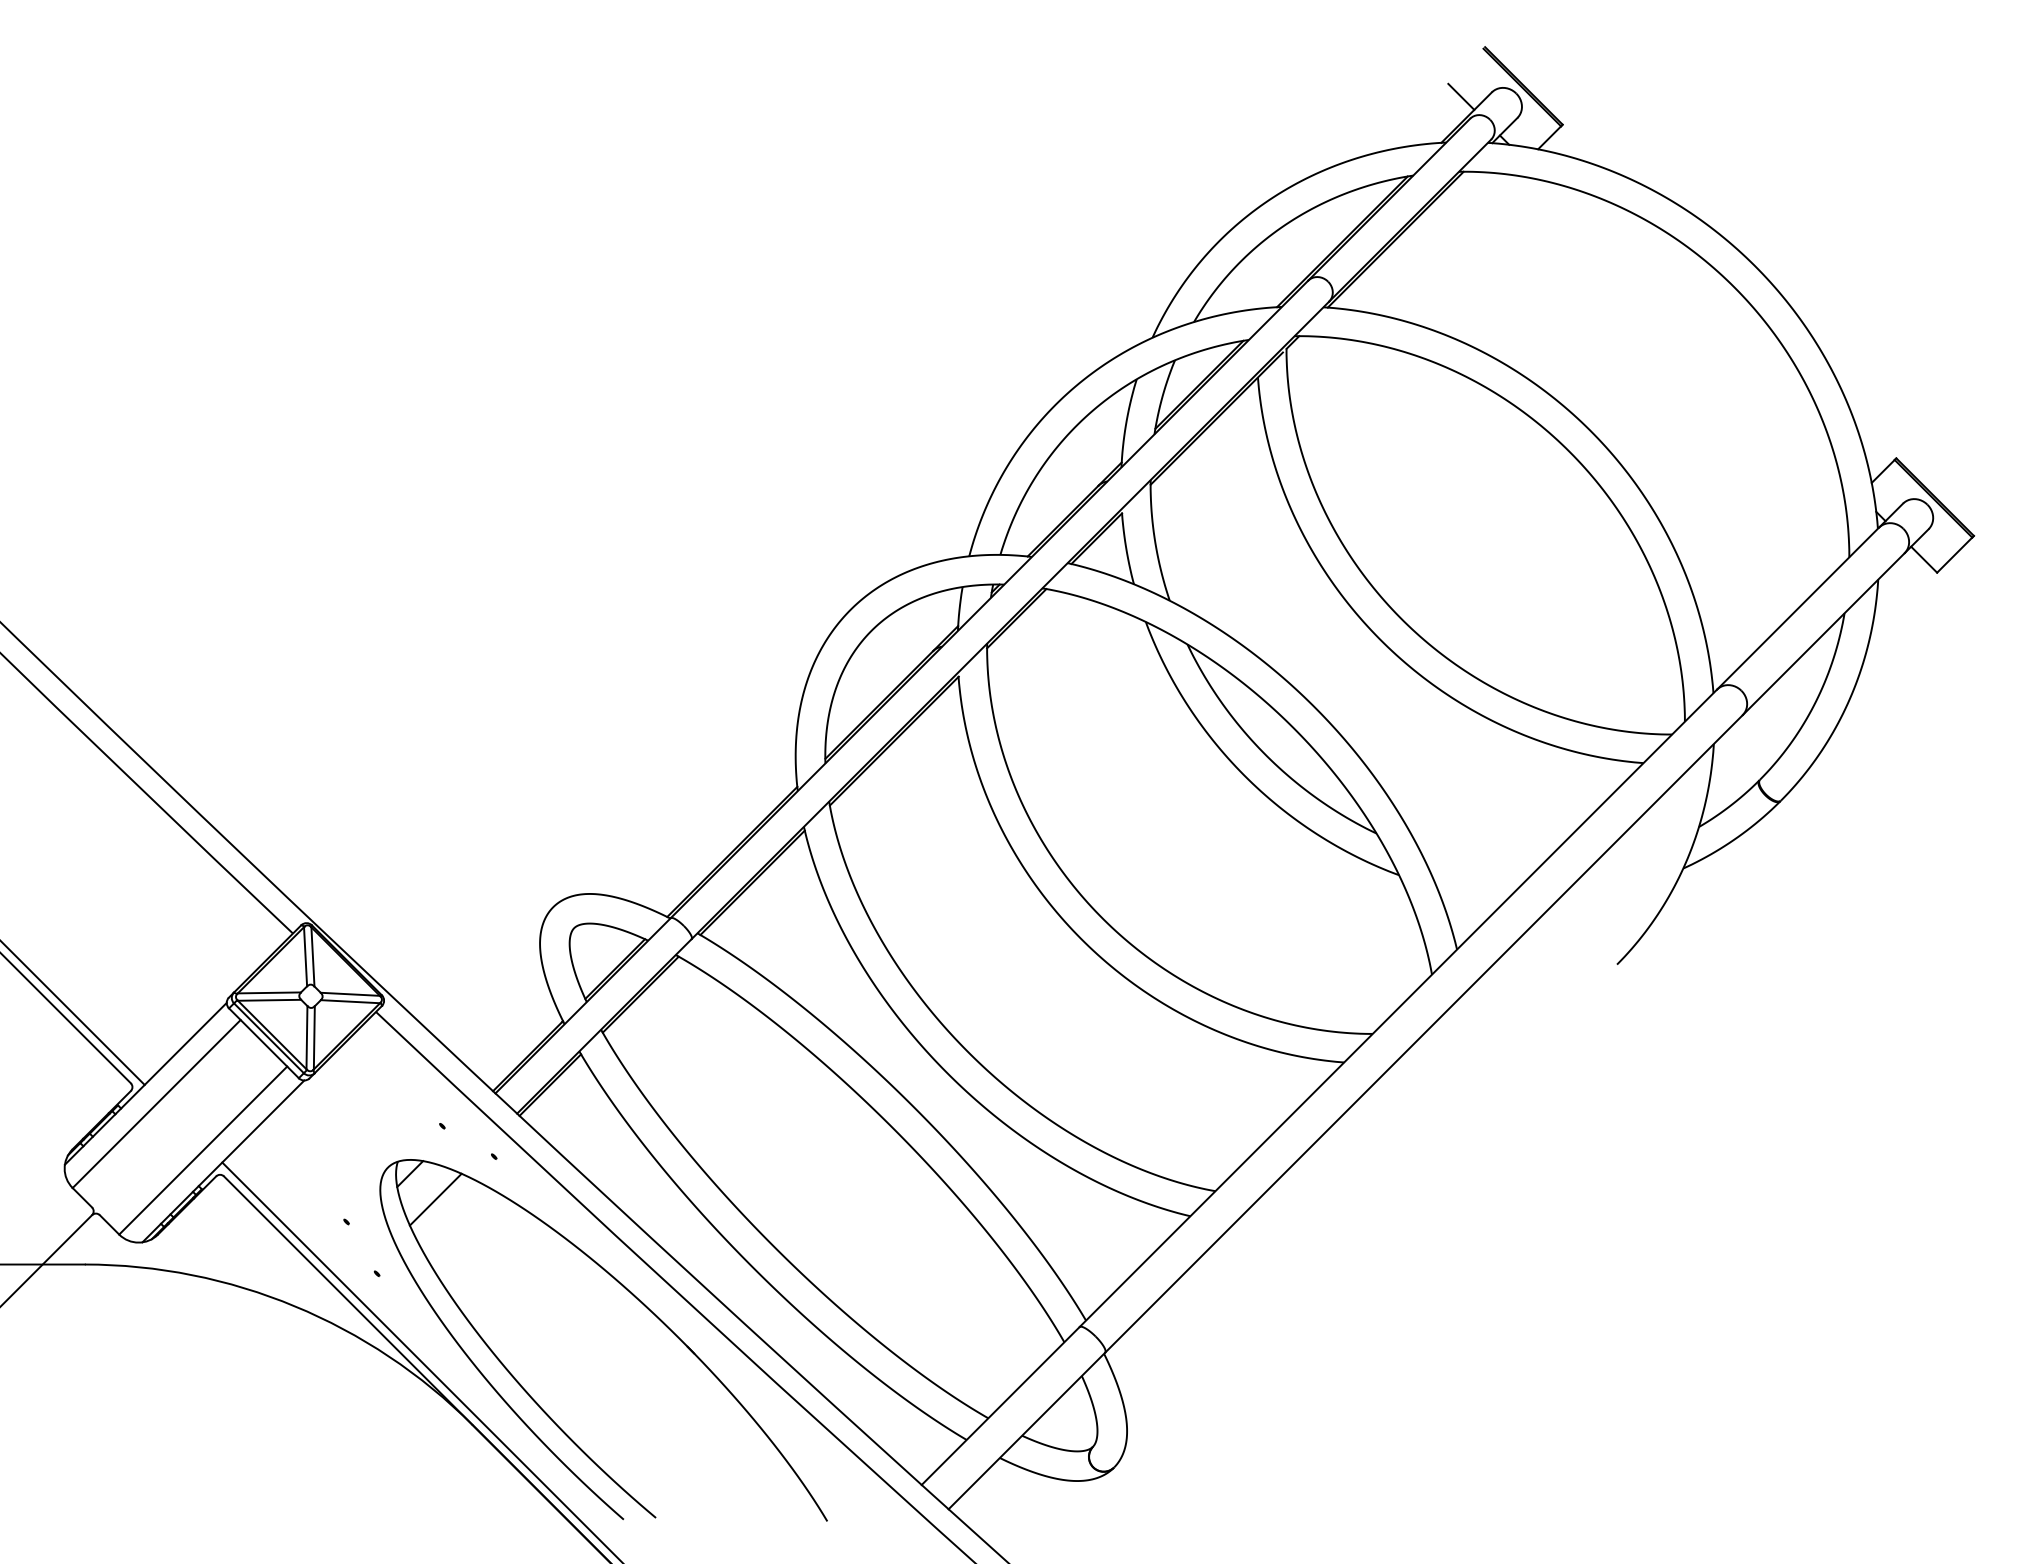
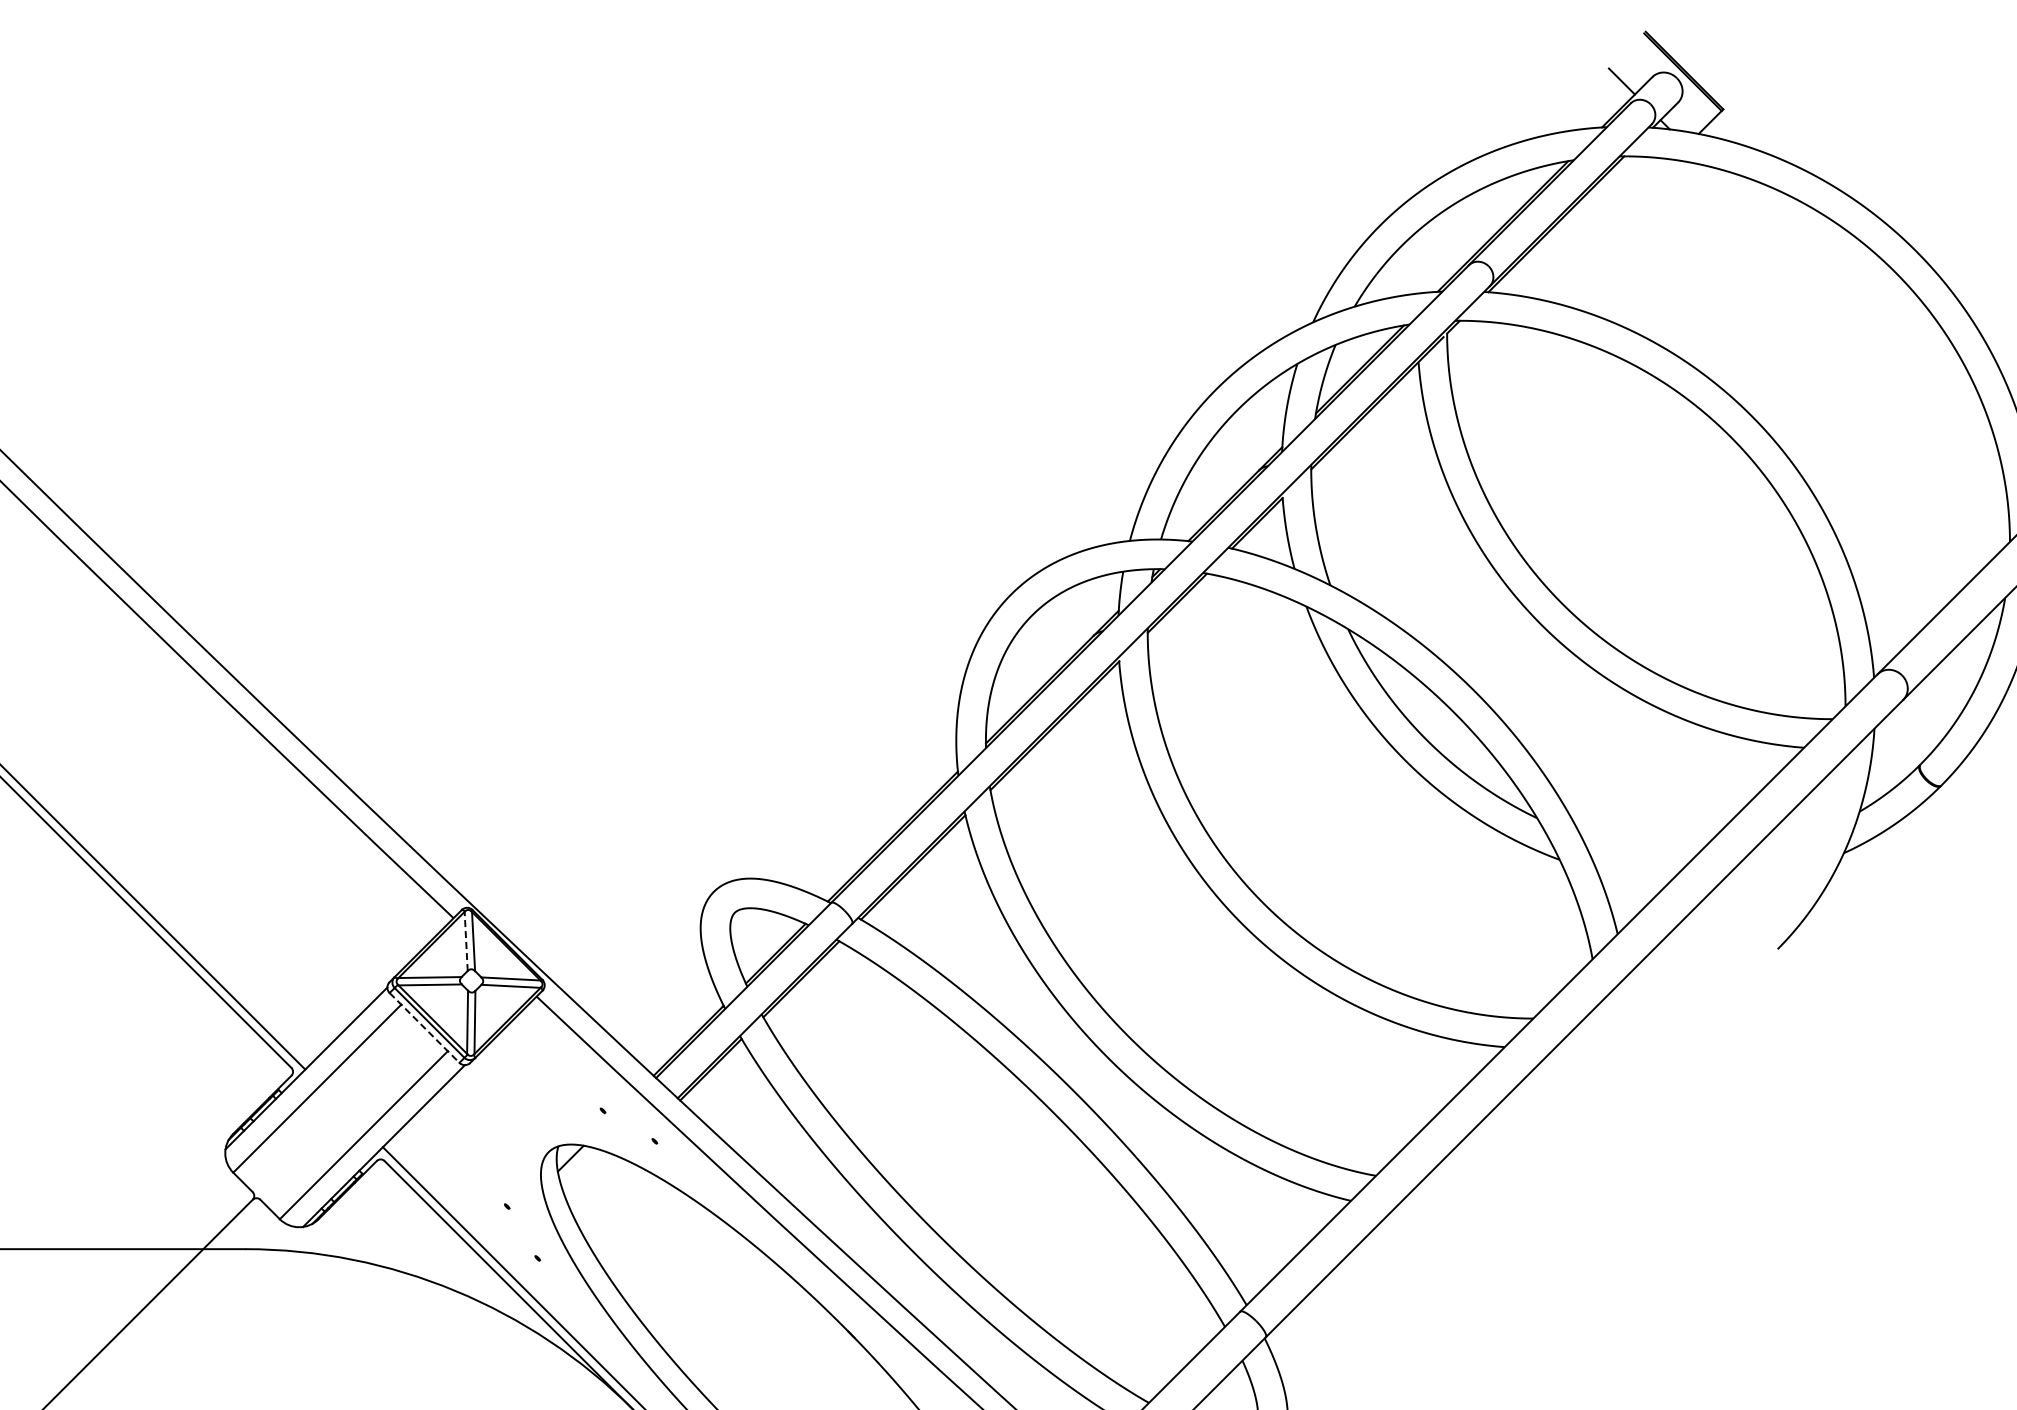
line: (305, 956) -> (466, 941), solid -> dashed
line: (264, 1043) -> (425, 1028), solid -> dashed
line: (435, 1199) -> (596, 1184), removed

